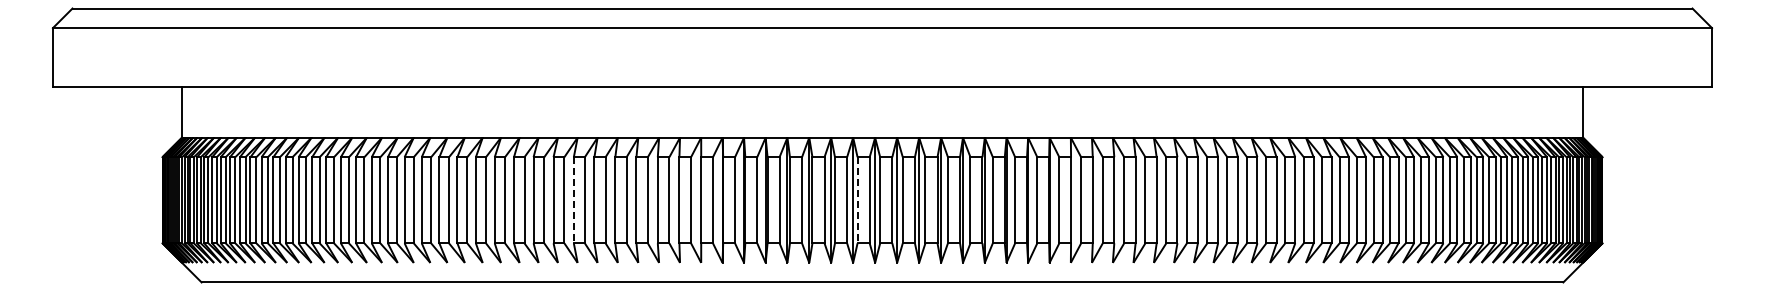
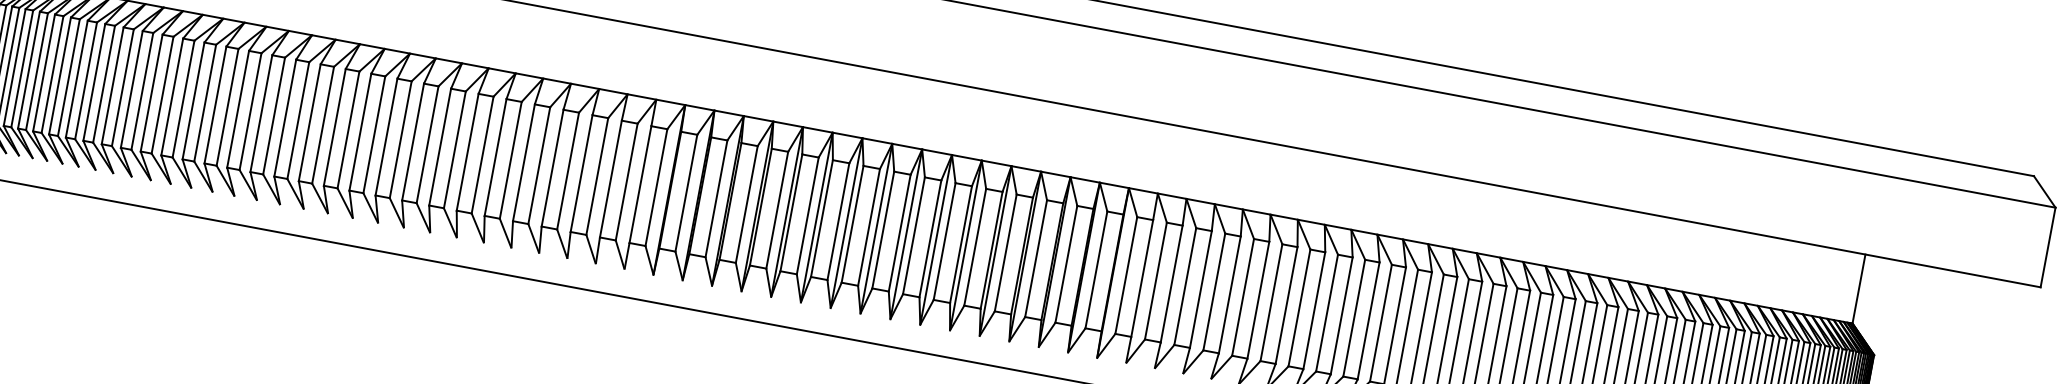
line: (573, 200) -> (467, 152), dashed -> solid
line: (857, 200) -> (852, 224), dashed -> solid

